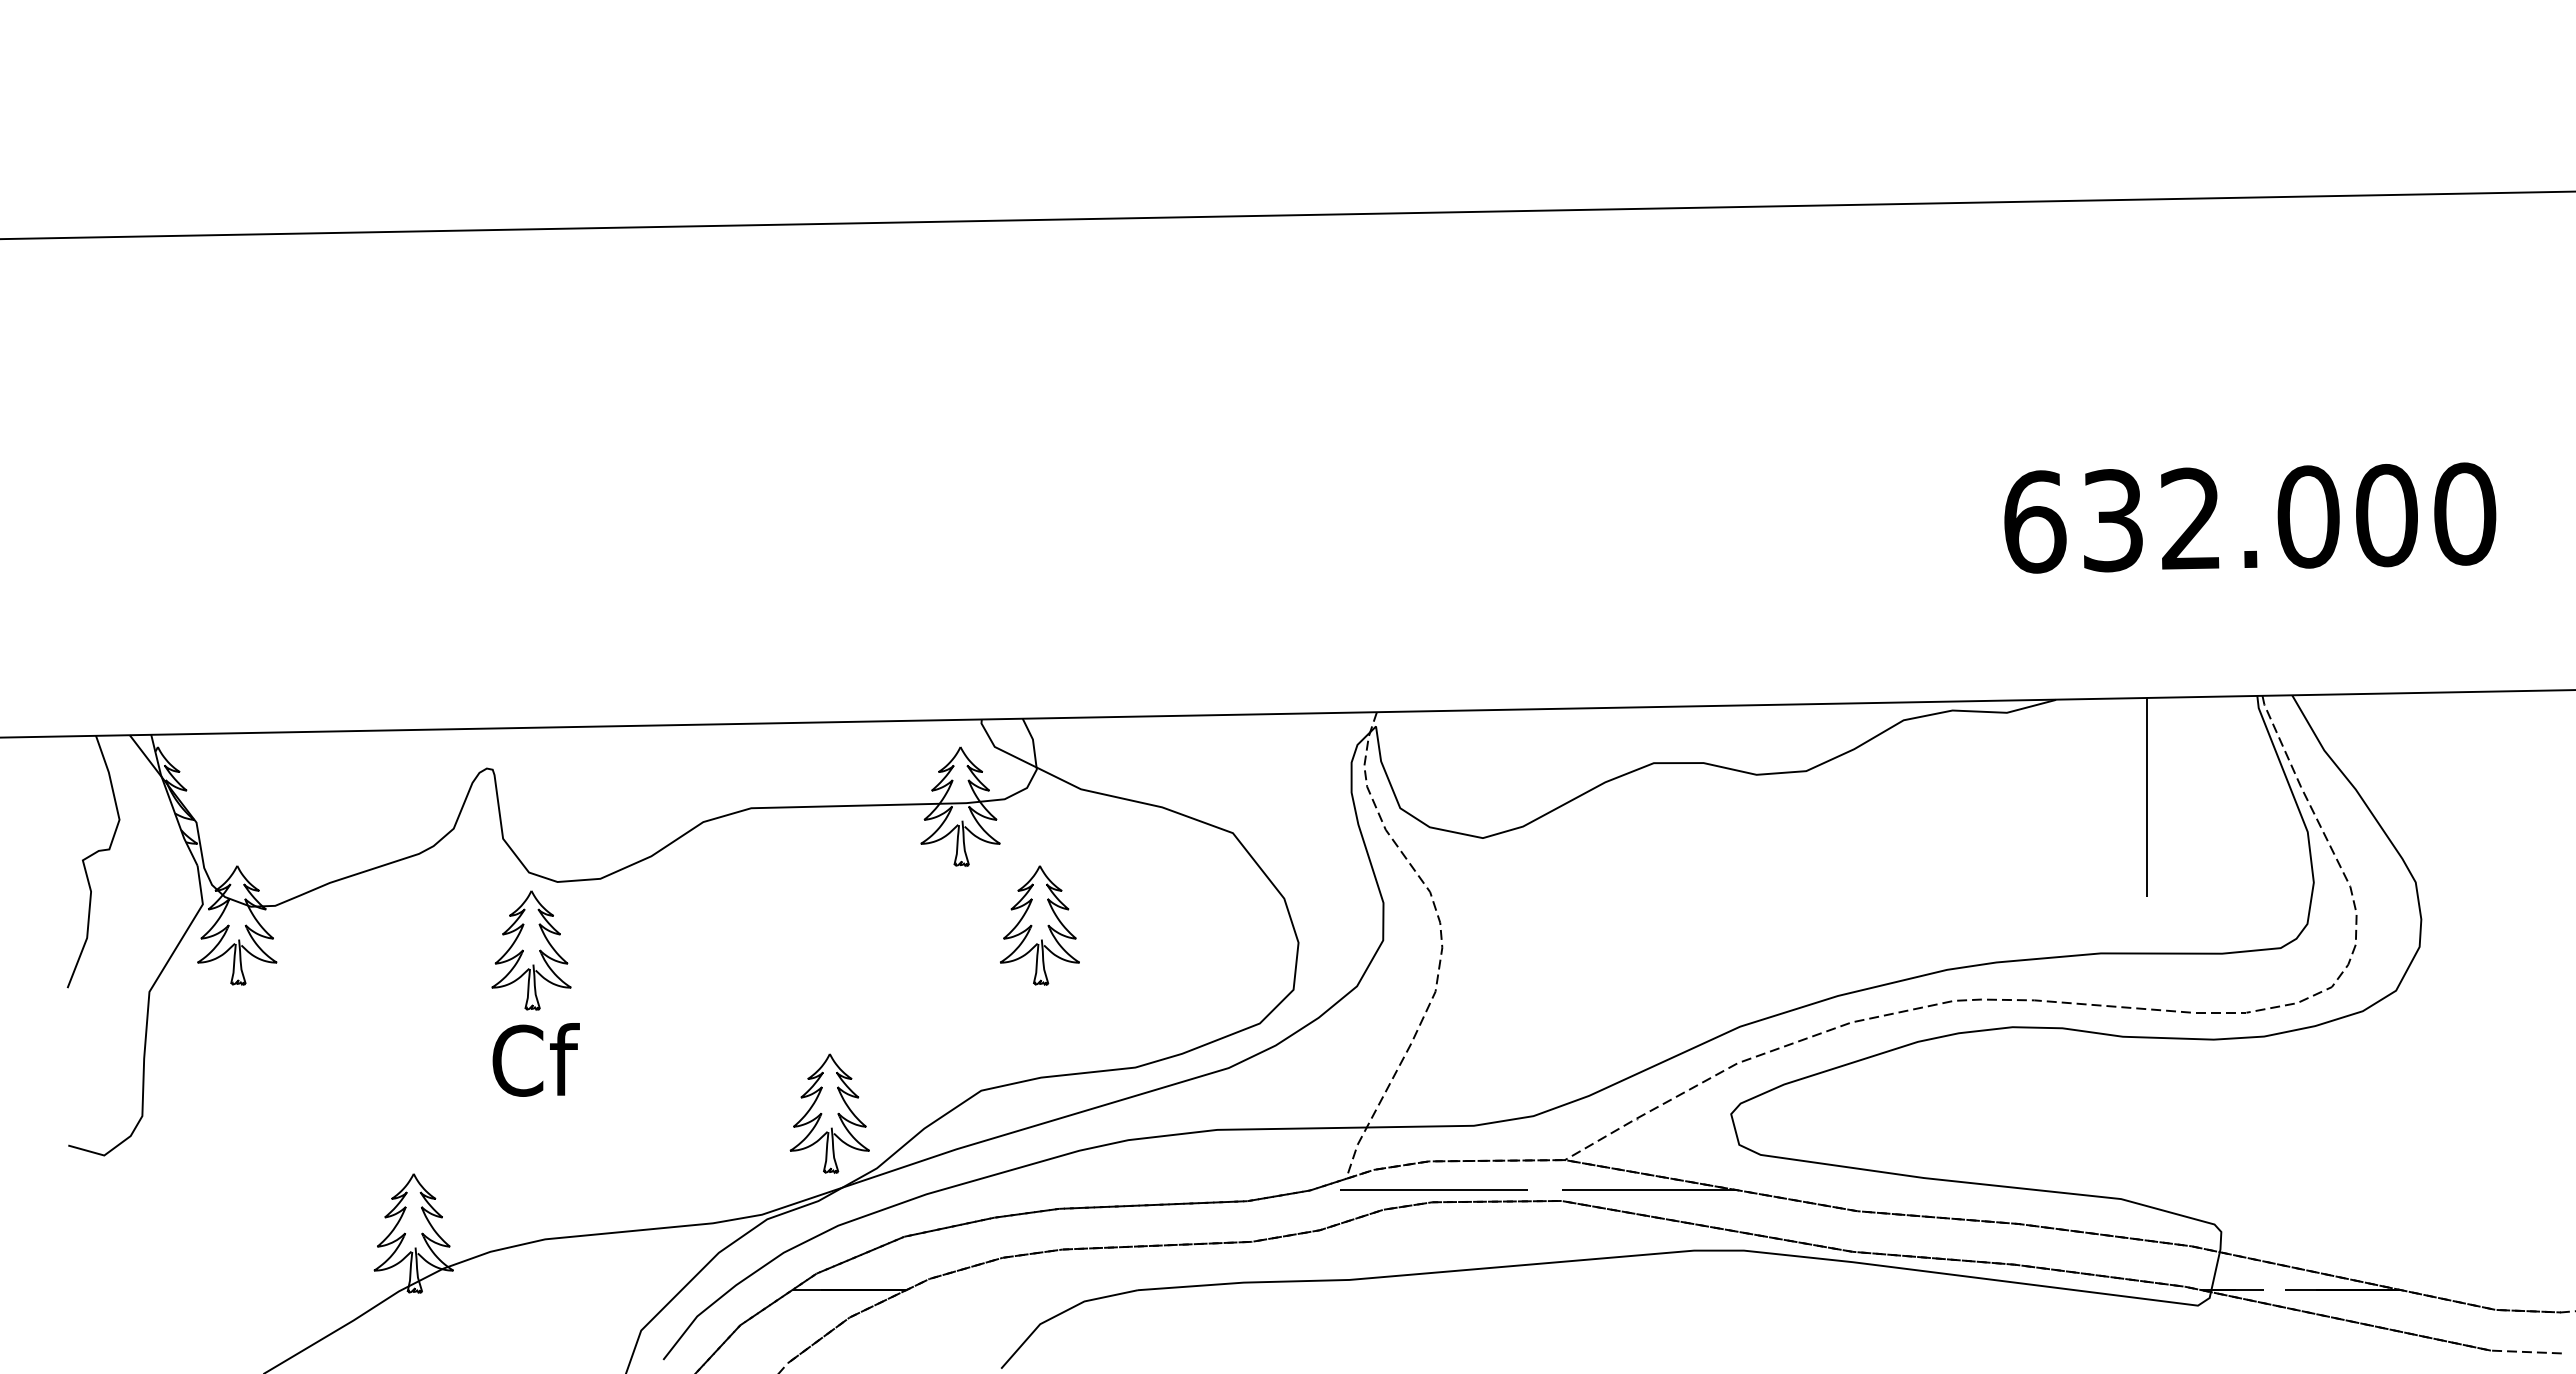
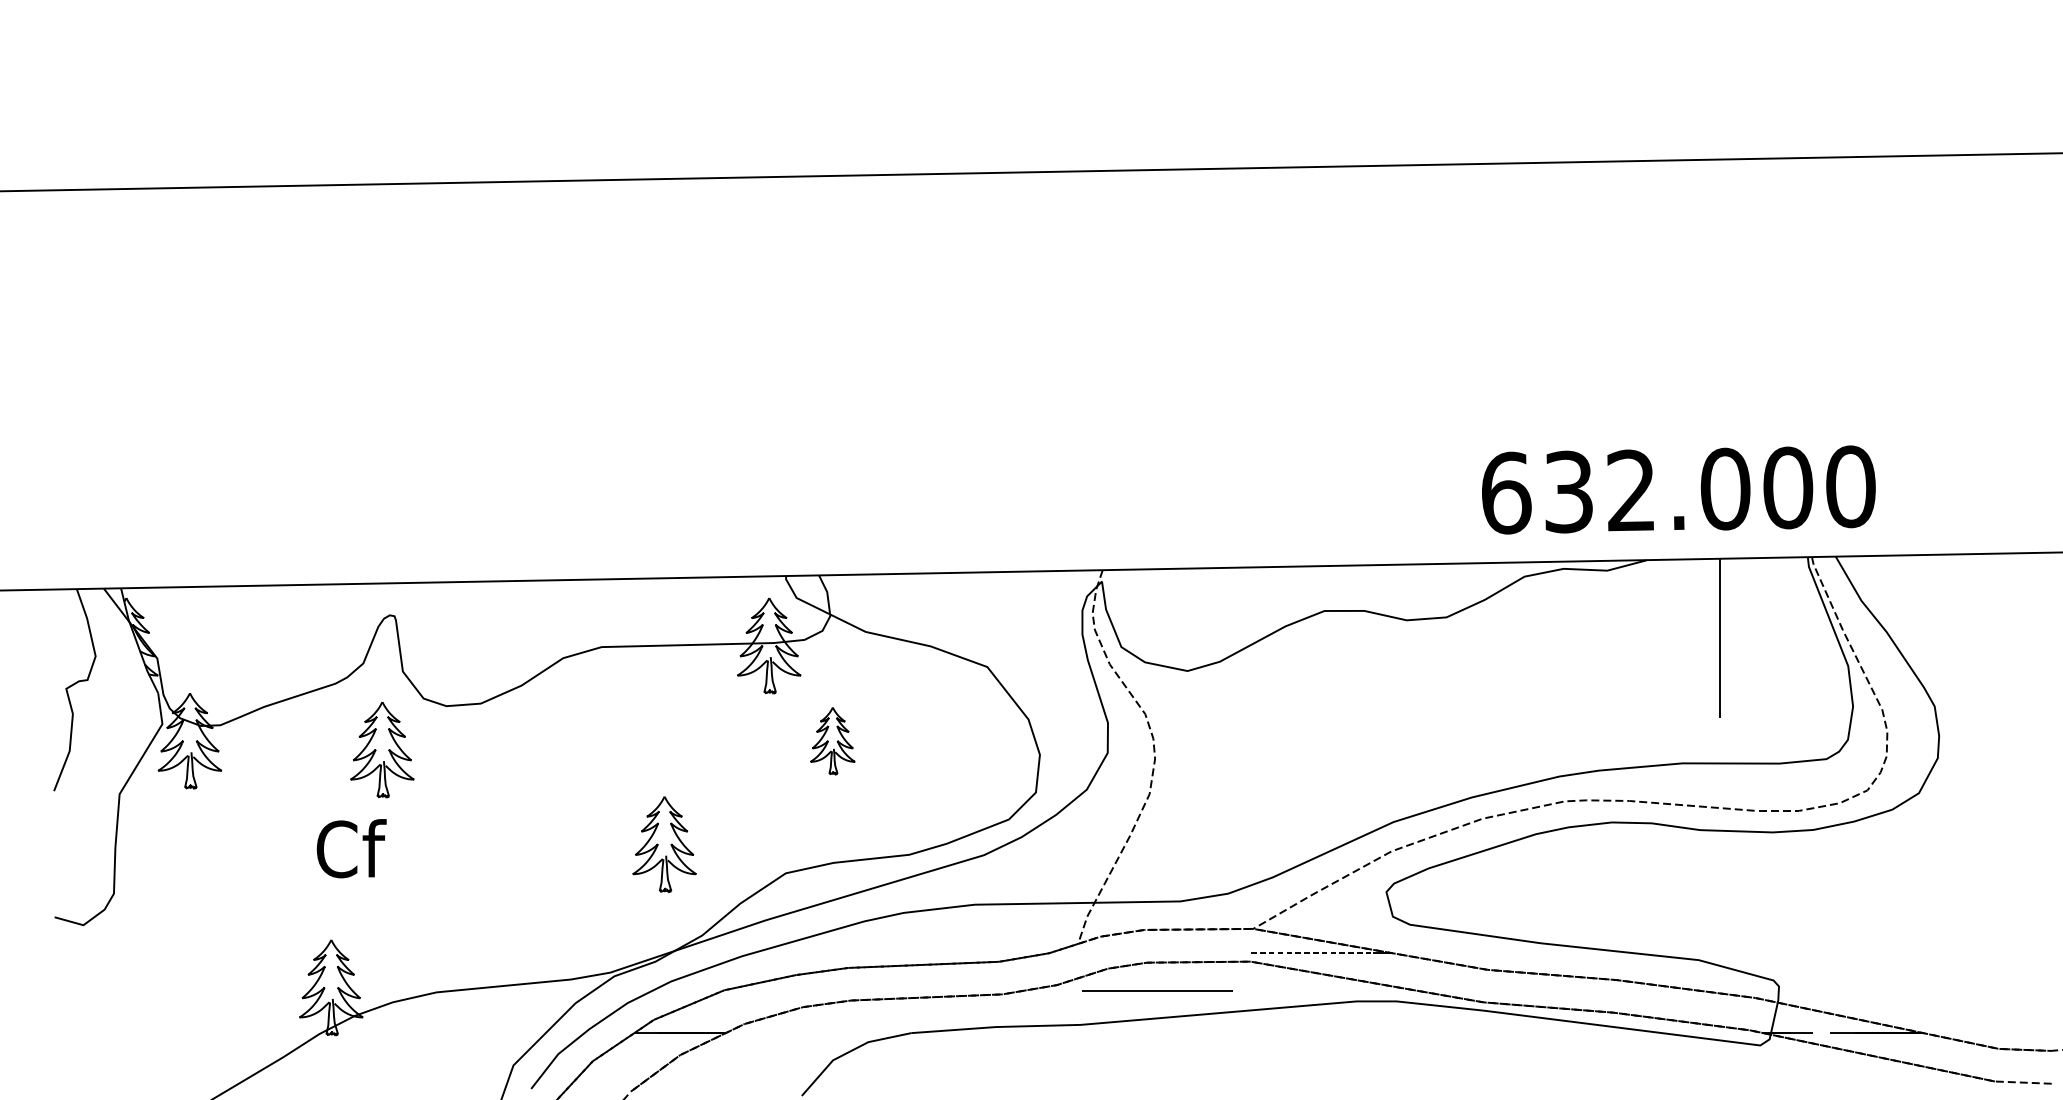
text: (2250, 517) -> (1679, 489), moved
part: (1039, 925) -> (832, 741), size x0.7
part: (531, 950) -> (382, 749), moved
text: (535, 1059) -> (351, 848), moved
part: (829, 1113) -> (664, 844), moved
line: (1433, 1189) -> (1156, 990), moved
line: (1638, 1190) -> (1312, 953), solid -> dashed

